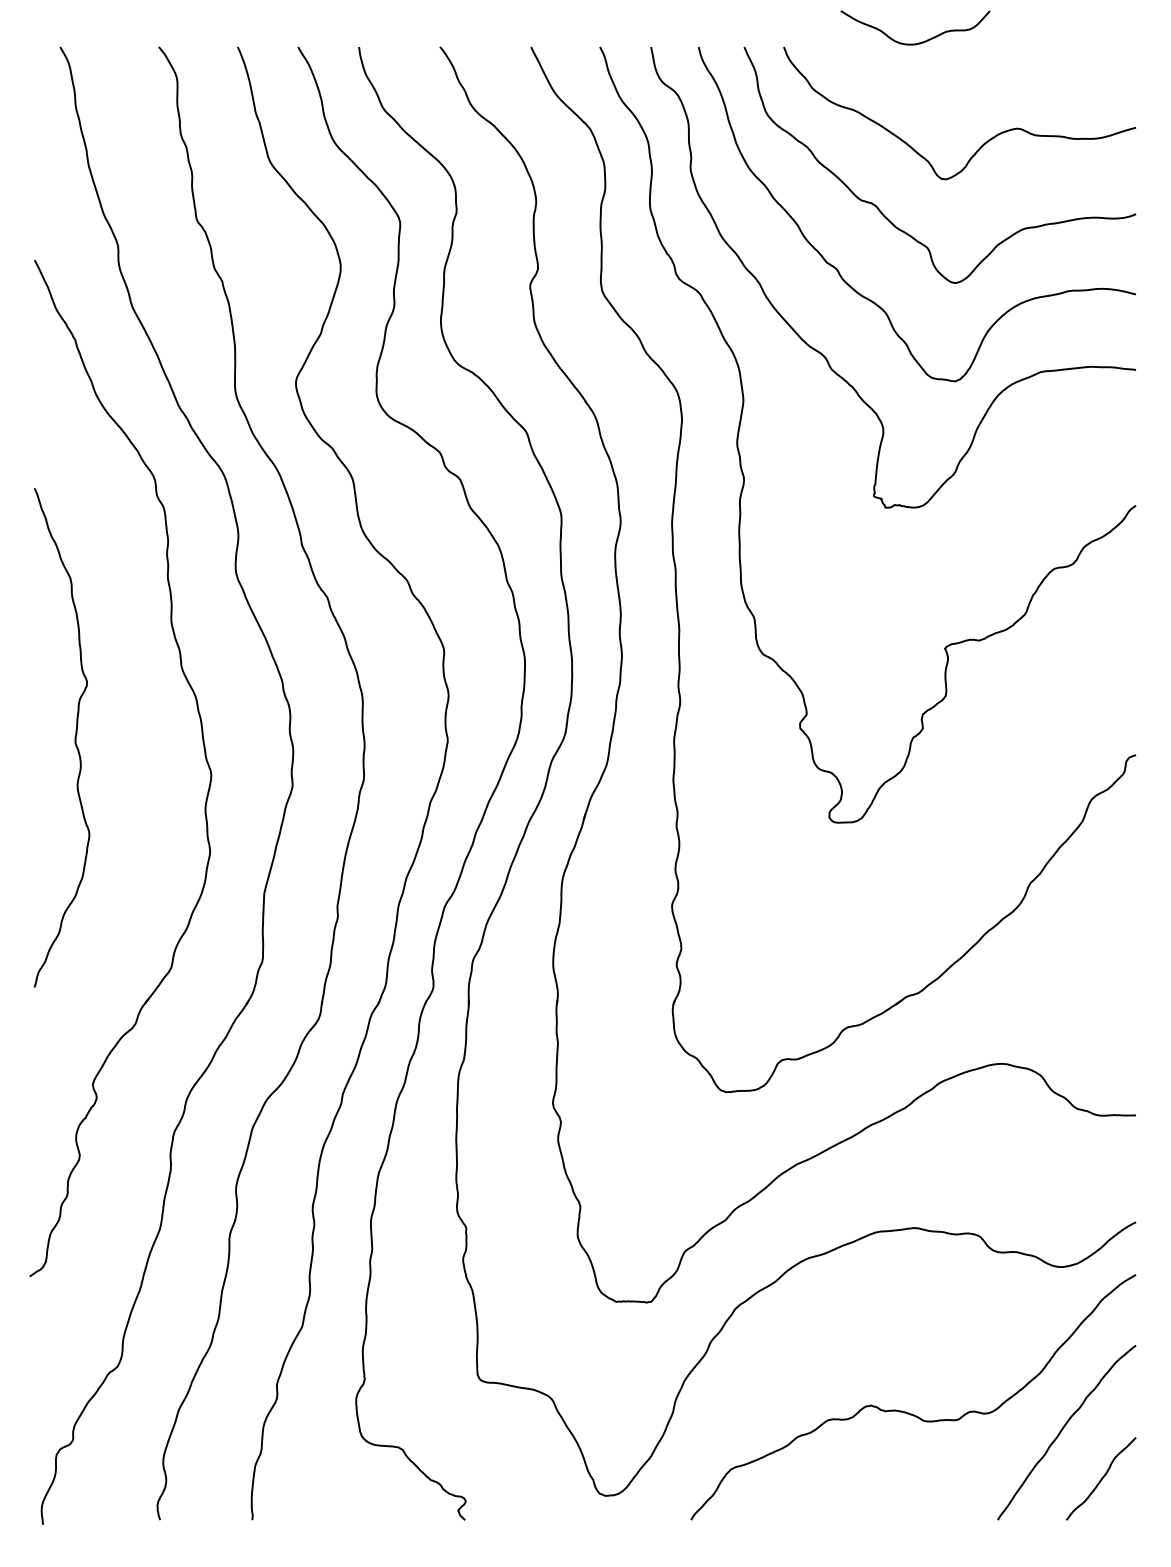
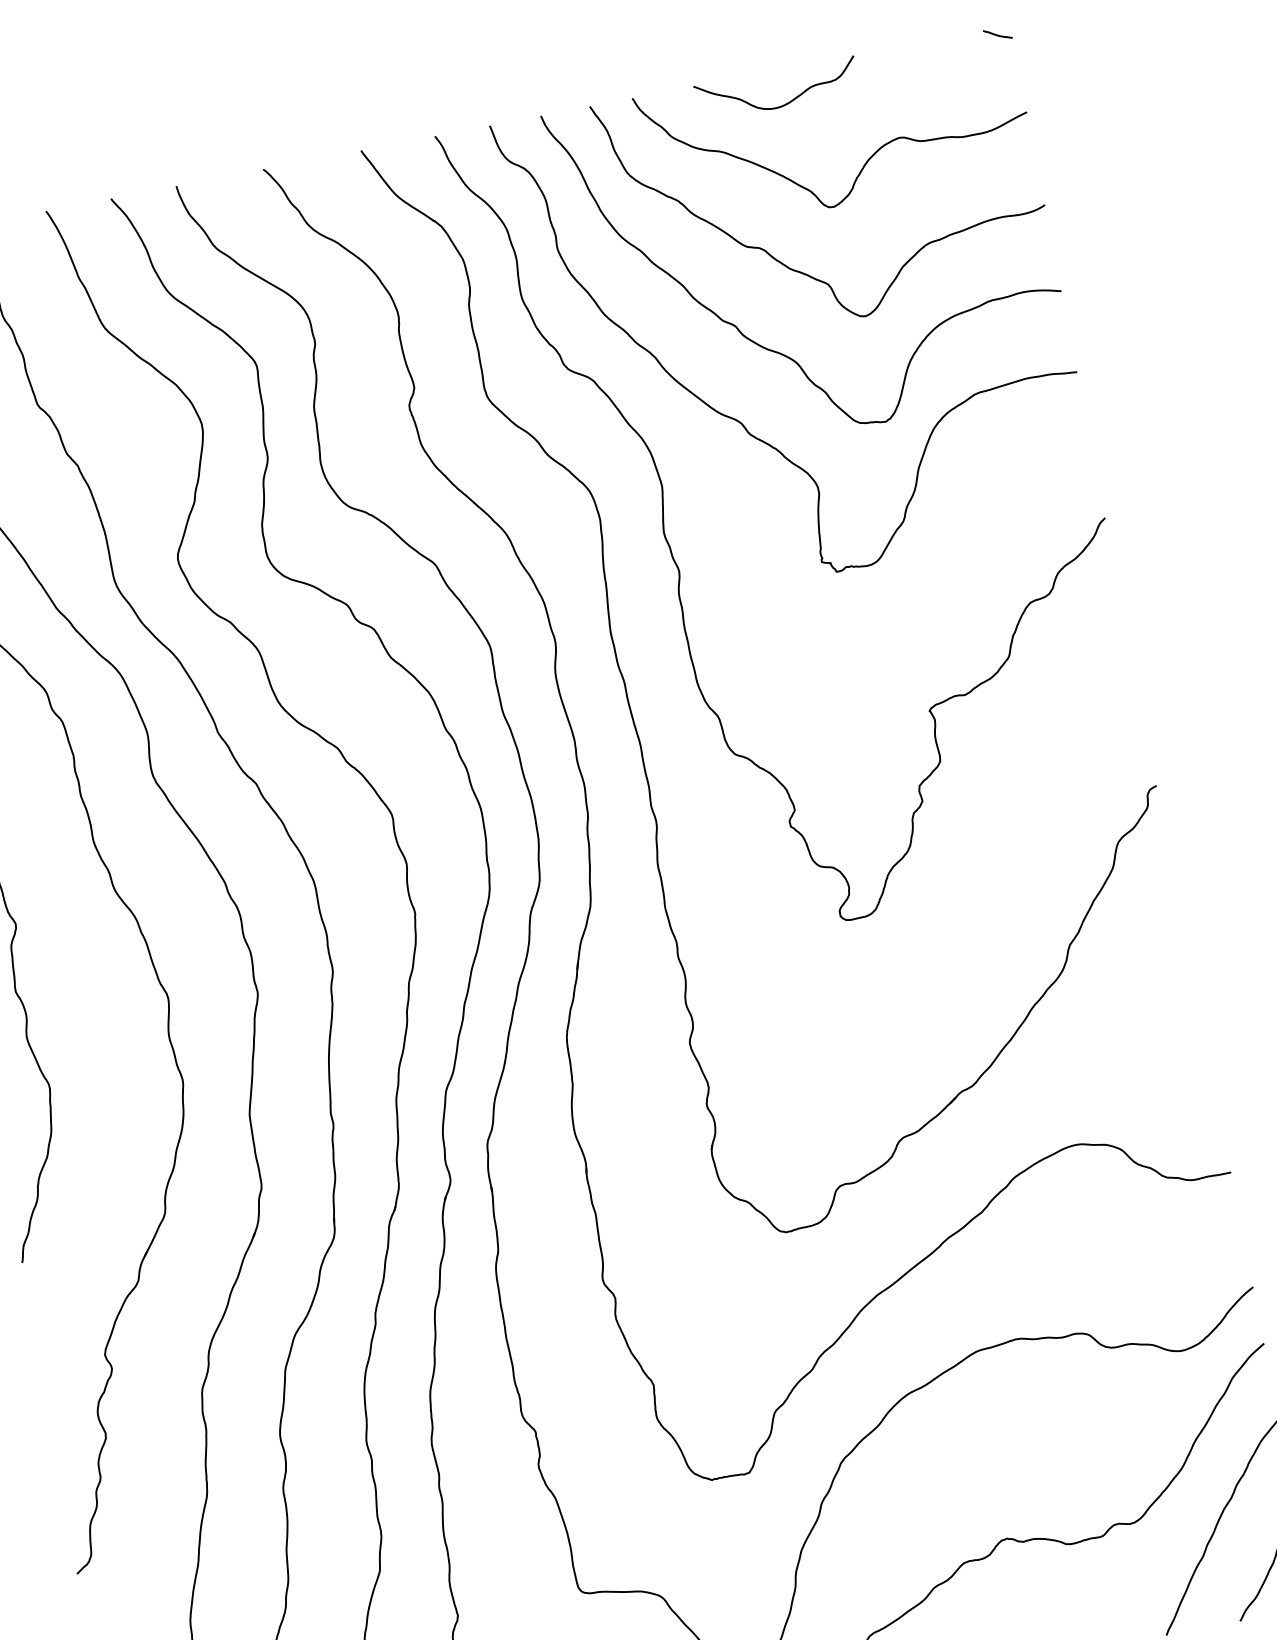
curve: (918, 42) -> (783, 104), moved
curve: (1122, 52) -> (996, 34), added

